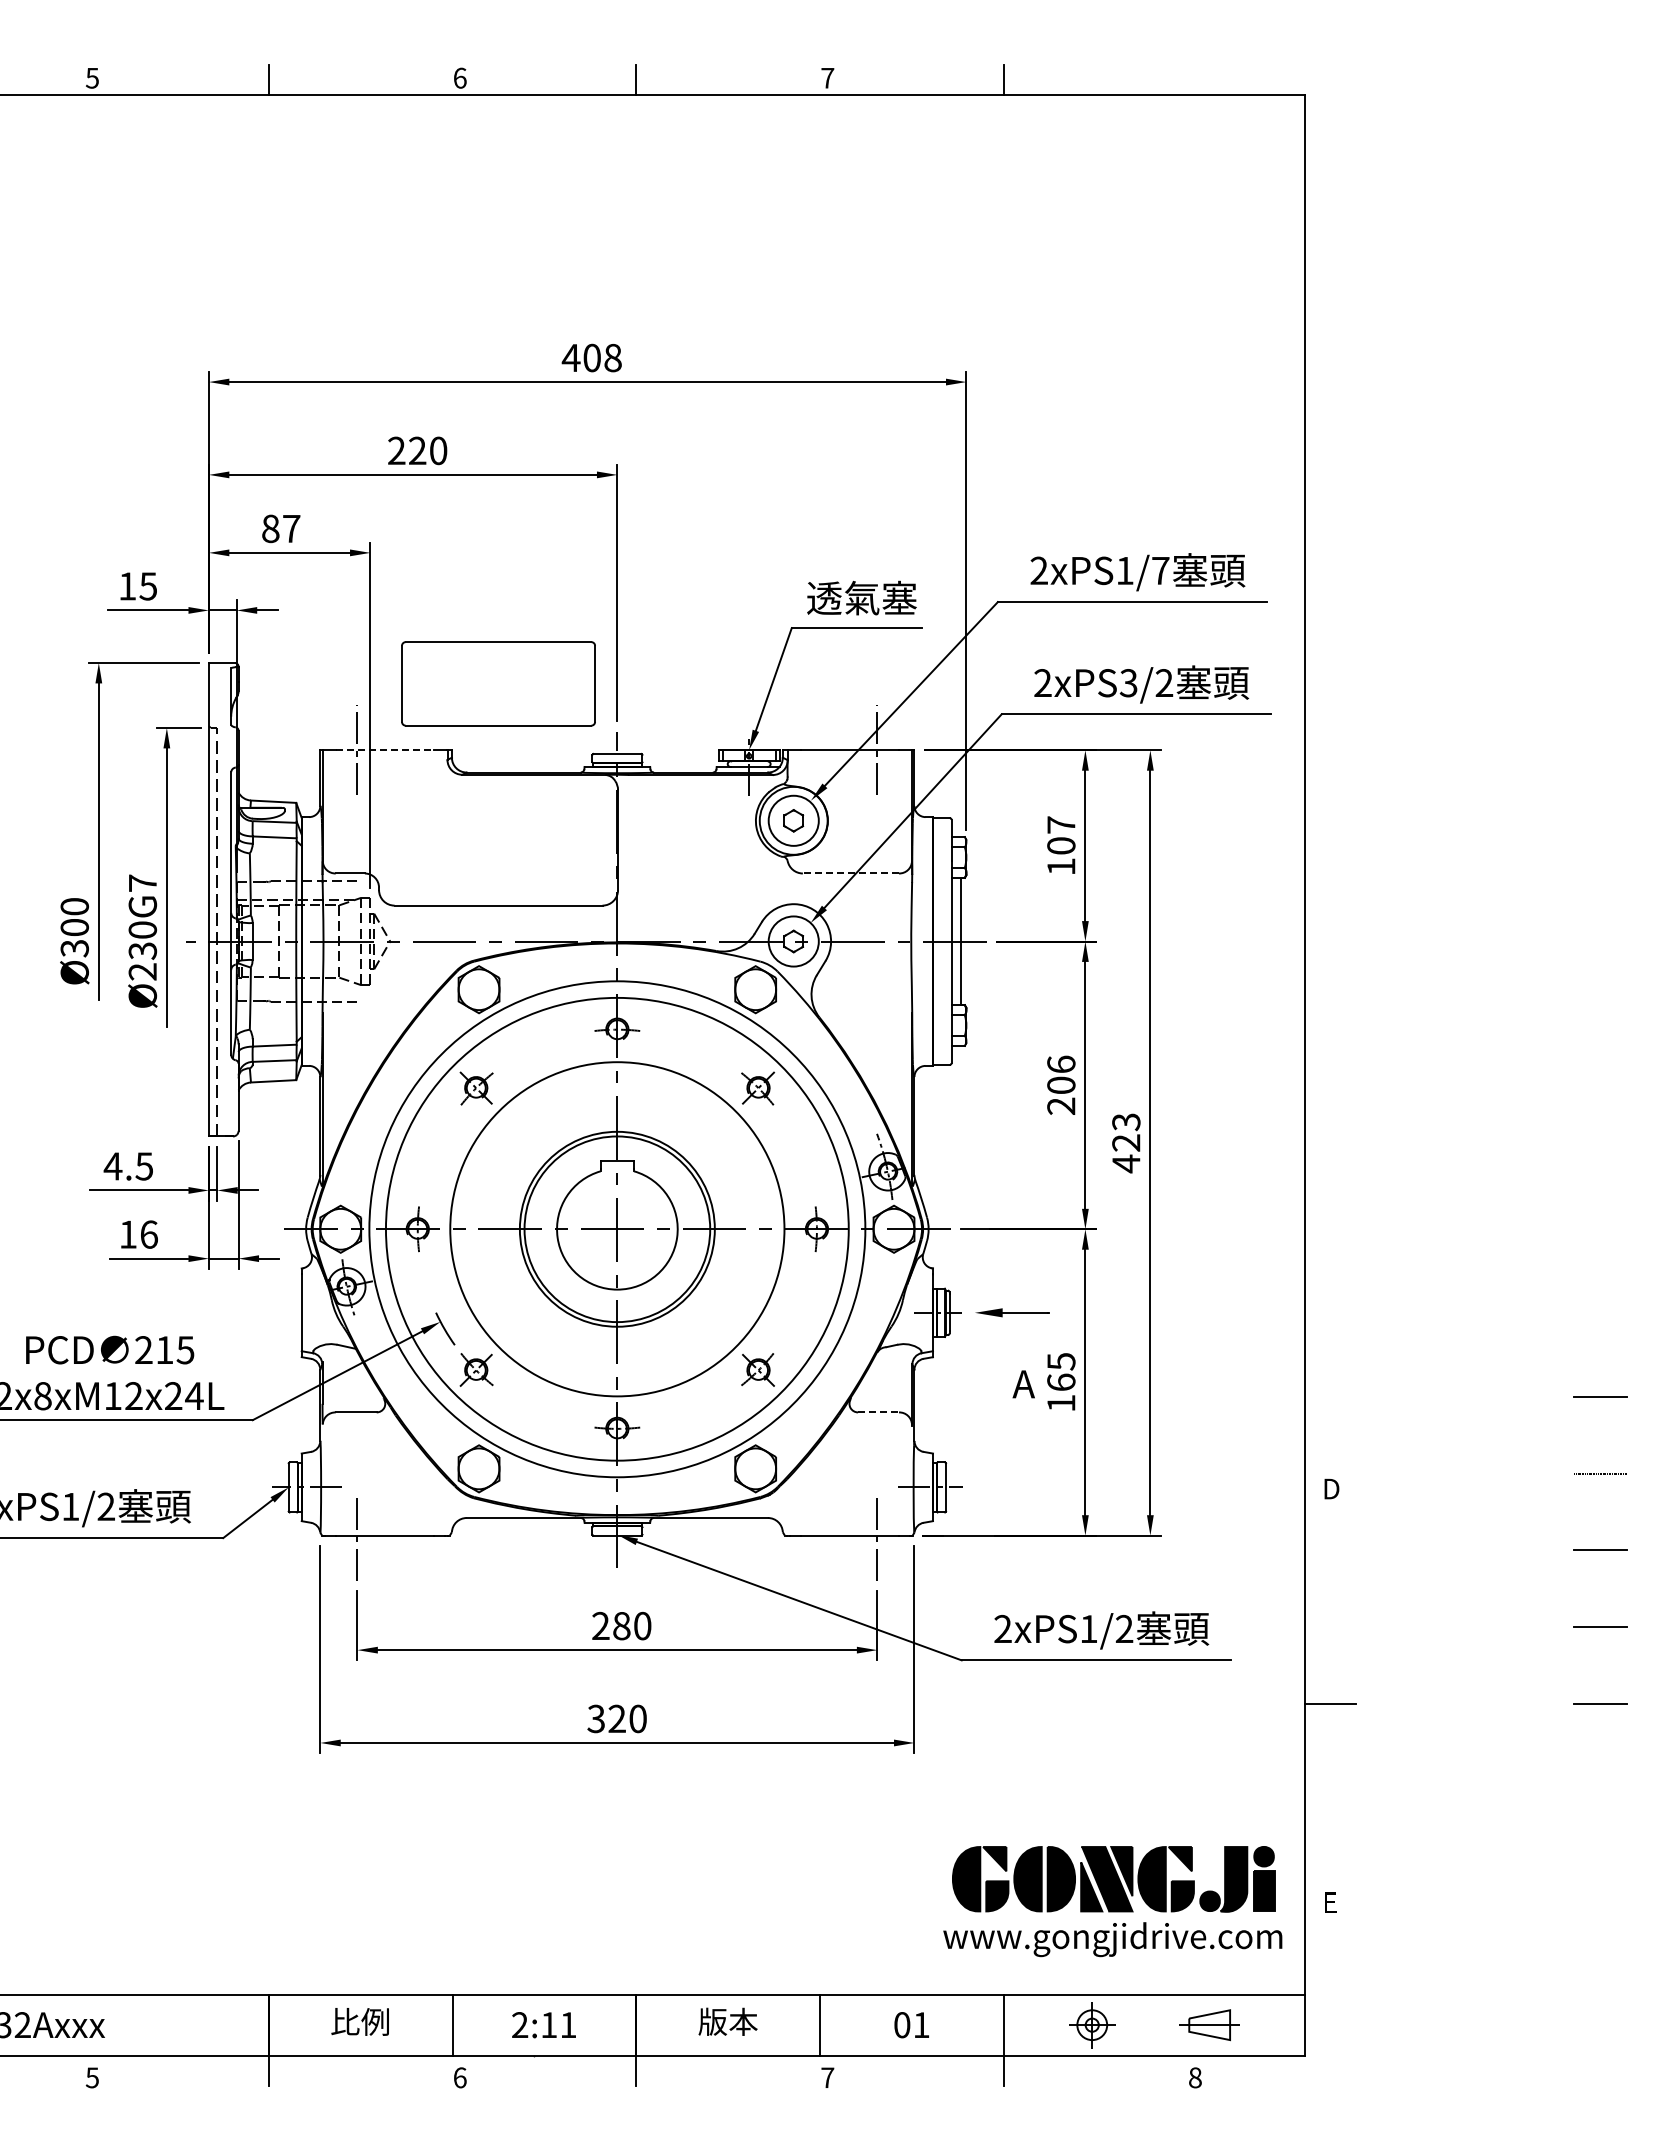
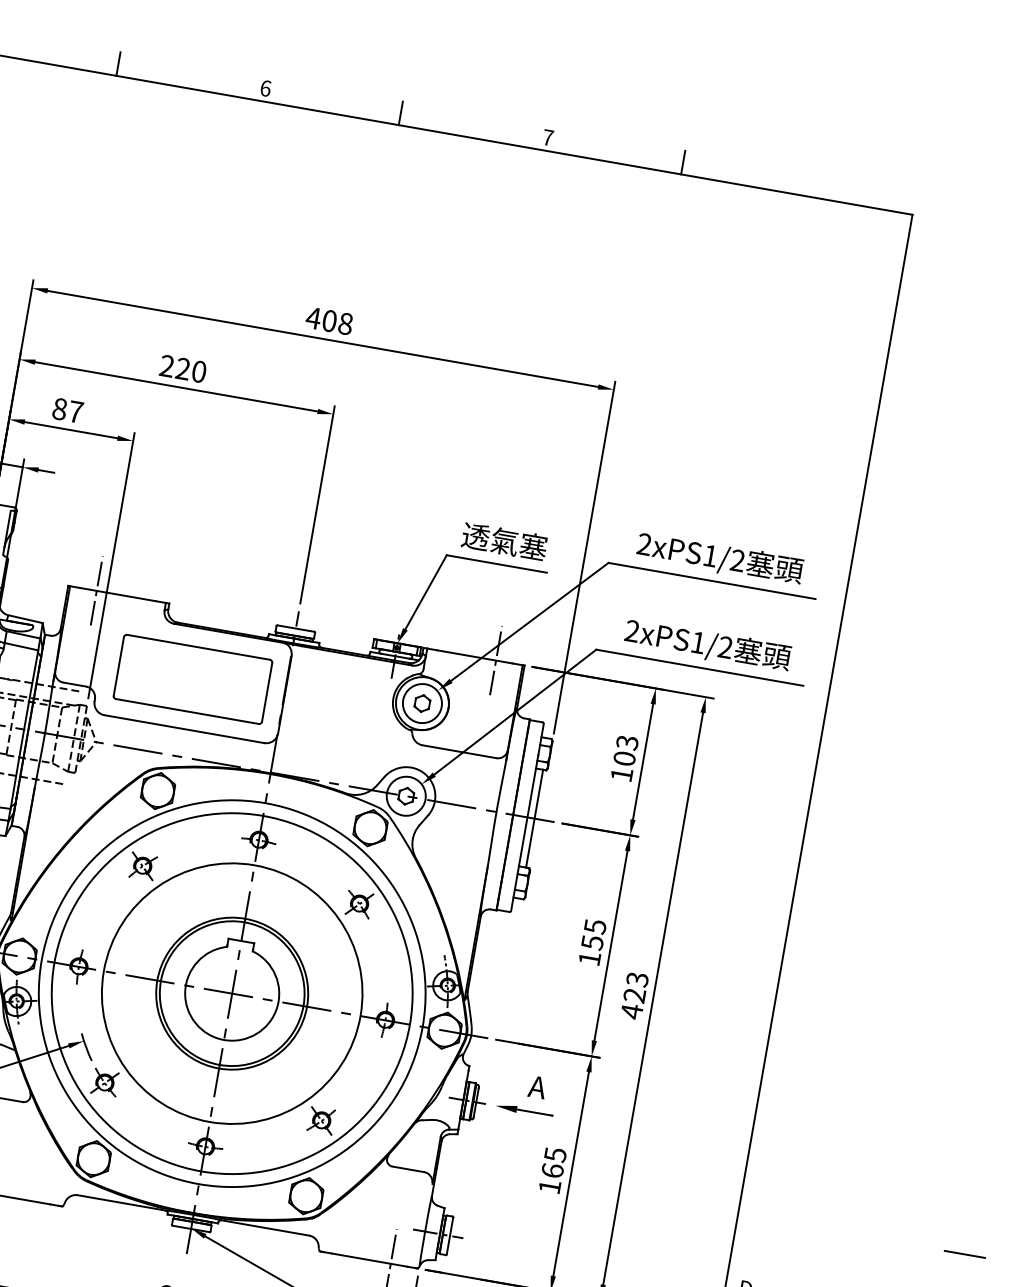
text: (1160, 570) -> (737, 560), 2xPS1/7 -> 2xPS1/2
part: (498, 683) -> (193, 679), moved
text: (1128, 683) -> (697, 642), 2xPS3/2 -> 2xPS1/2
line: (385, 750) -> (118, 594), dashed -> solid
text: (1061, 825) -> (627, 743), 107 -> 103
line: (850, 873) -> (458, 751), dashed -> solid
text: (1061, 1084) -> (592, 941), 206 -> 155
text: (1023, 1384) -> (537, 1087), moved
line: (879, 1412) -> (408, 1169), dashed -> solid

